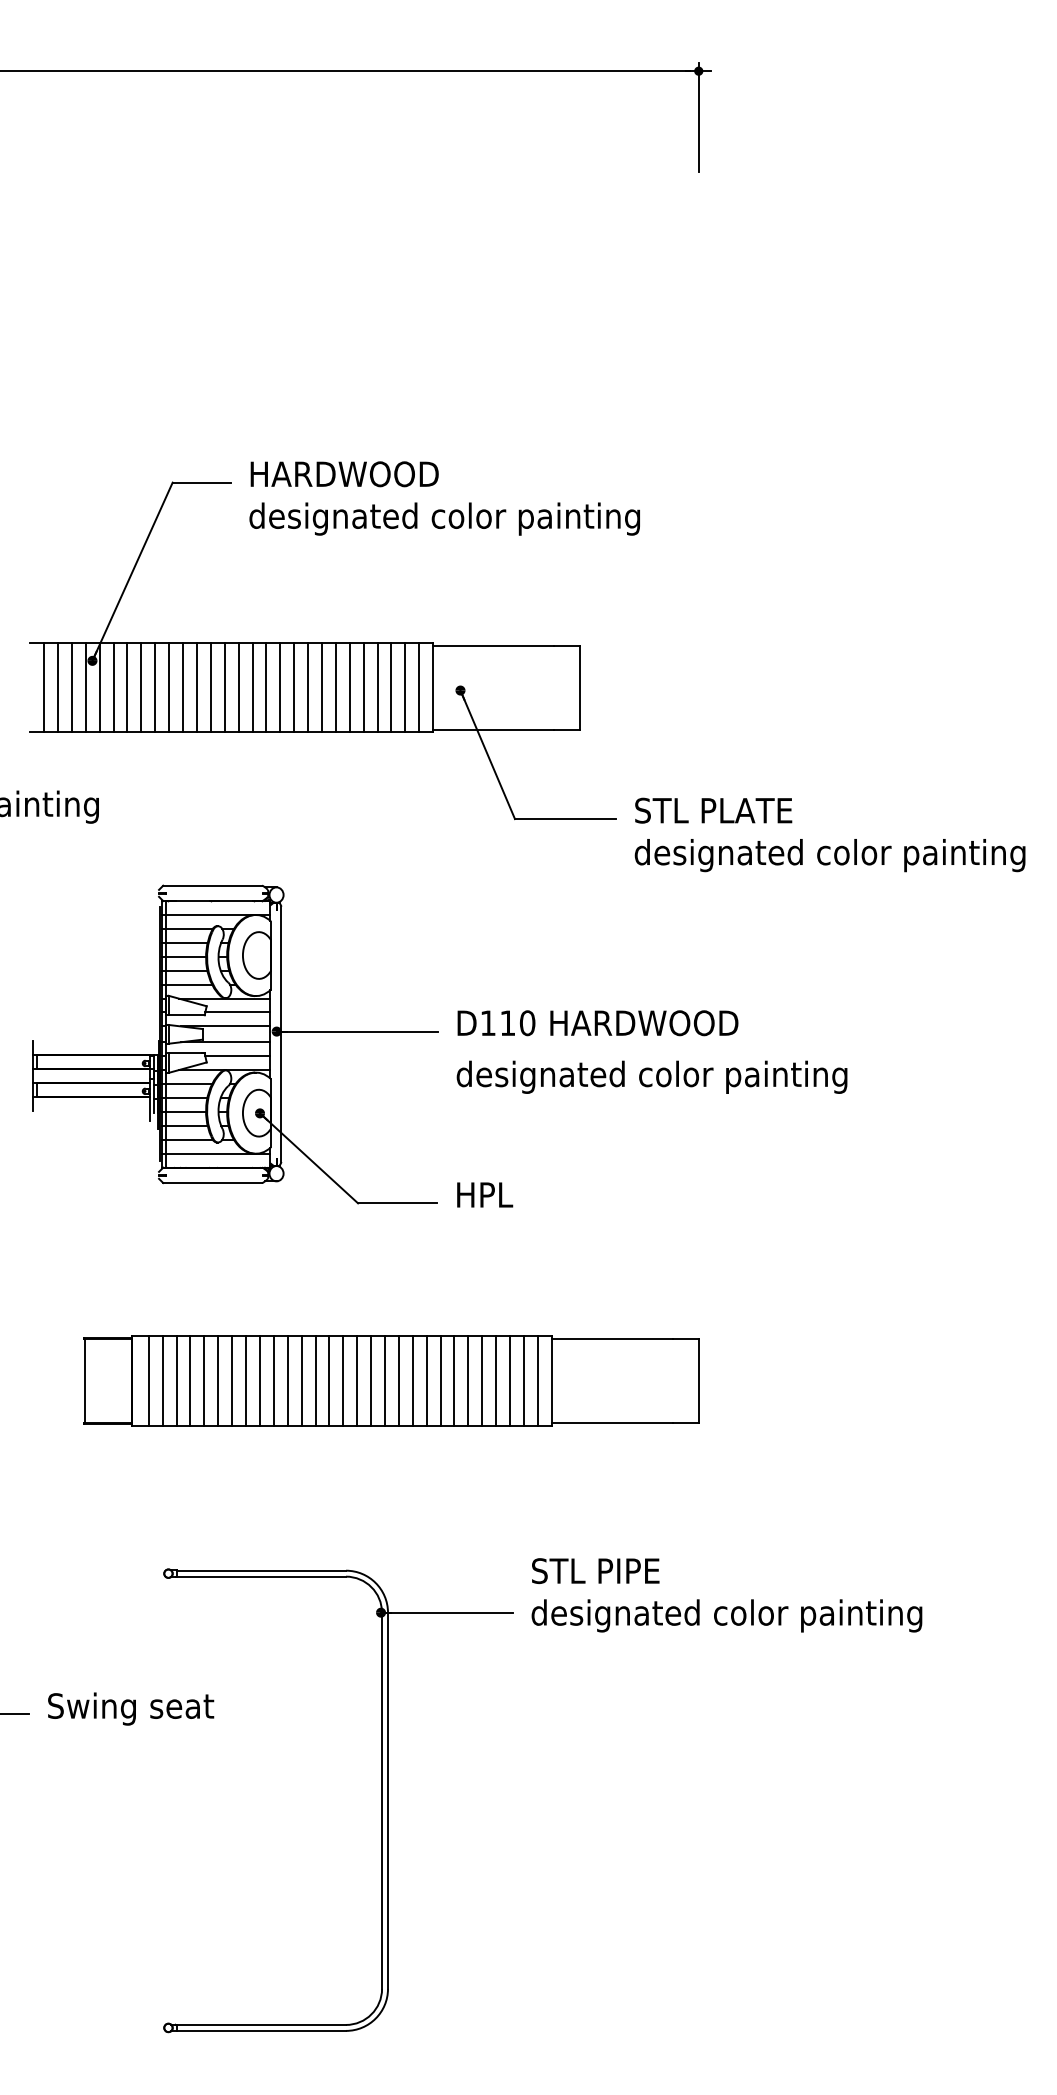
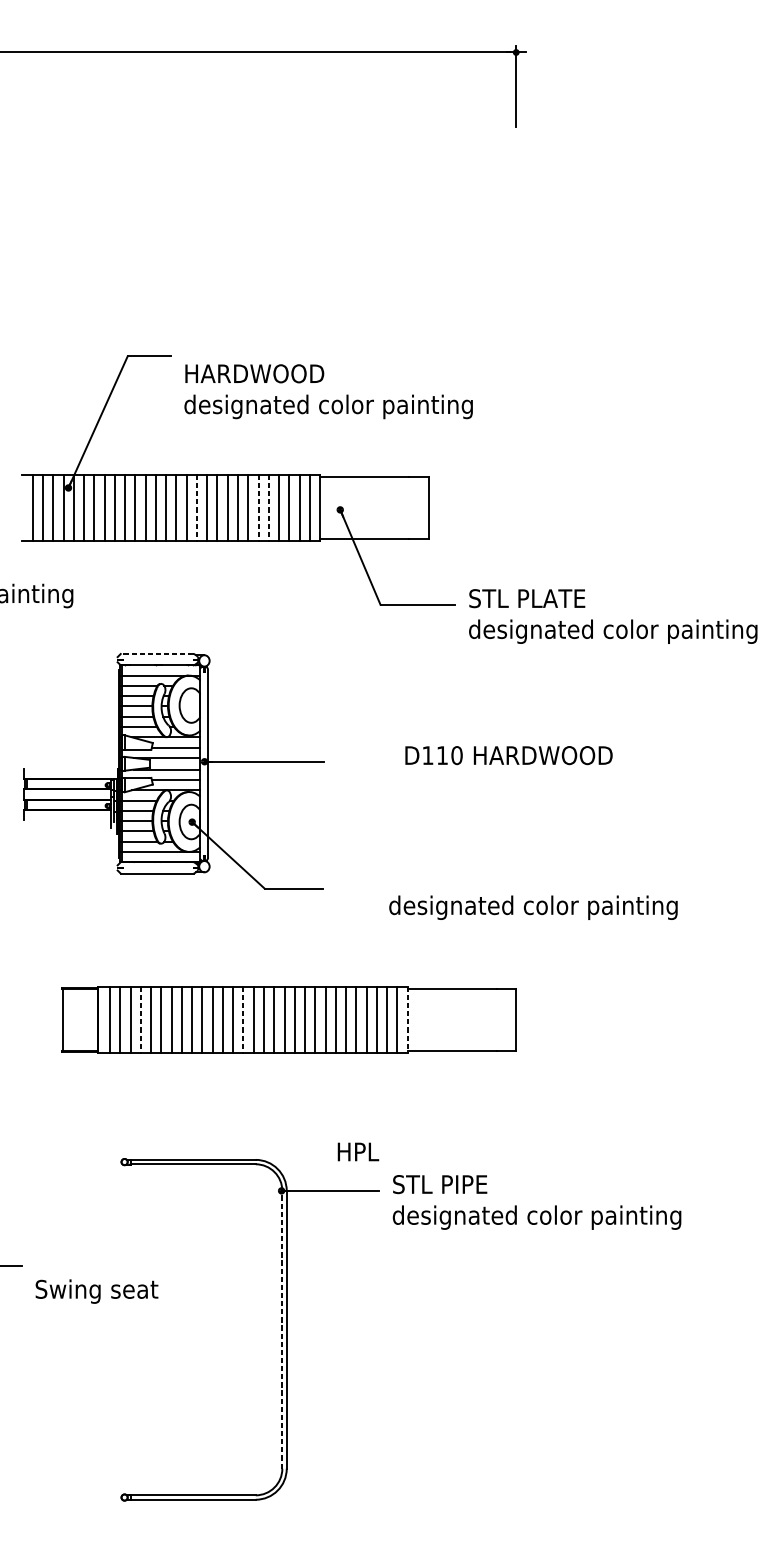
text: (444, 498) -> (328, 391), moved
line: (266, 687) -> (197, 507), solid -> dashed
line: (349, 687) -> (258, 507), solid -> dashed
line: (363, 687) -> (268, 507), solid -> dashed
line: (212, 885) -> (157, 653), solid -> dashed
text: (597, 1023) -> (508, 755), moved
text: (651, 1076) -> (533, 907), moved
text: (485, 1194) -> (358, 1151), moved
line: (190, 1380) -> (140, 1019), solid -> dashed
line: (329, 1380) -> (243, 1019), solid -> dashed
line: (551, 1380) -> (407, 1019), solid -> dashed
text: (726, 1595) -> (536, 1202), moved
text: (131, 1708) -> (97, 1291), moved
line: (382, 1800) -> (282, 1329), solid -> dashed

